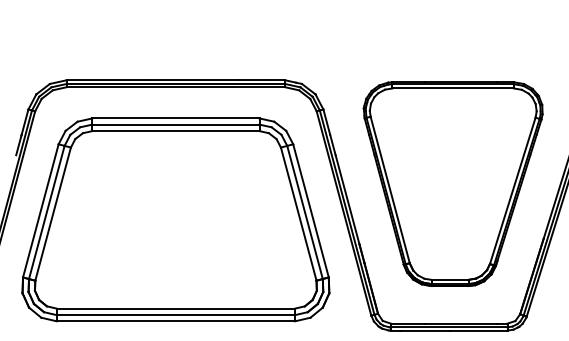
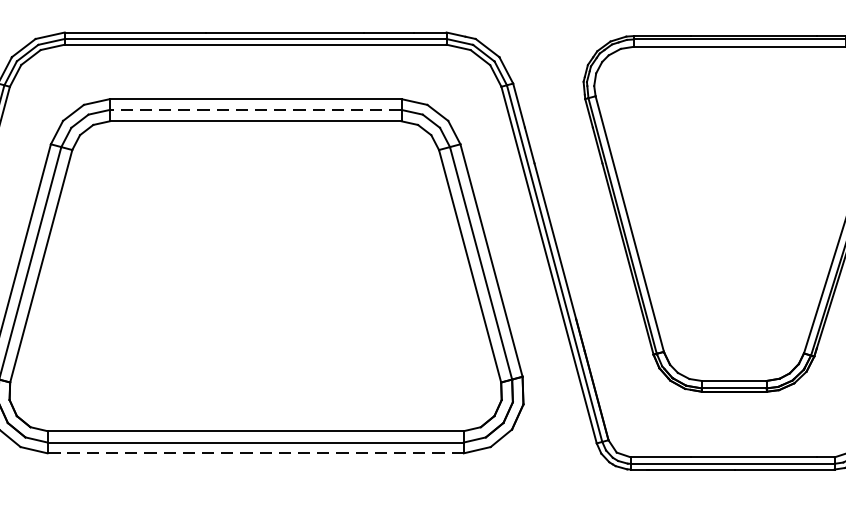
line: (175, 124) -> (254, 109), solid -> dashed
line: (175, 321) -> (254, 453), solid -> dashed

